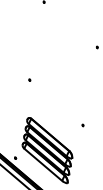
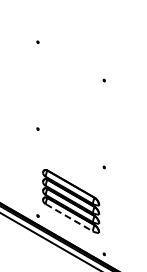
line: (43, 165) -> (69, 218), solid -> dashed

